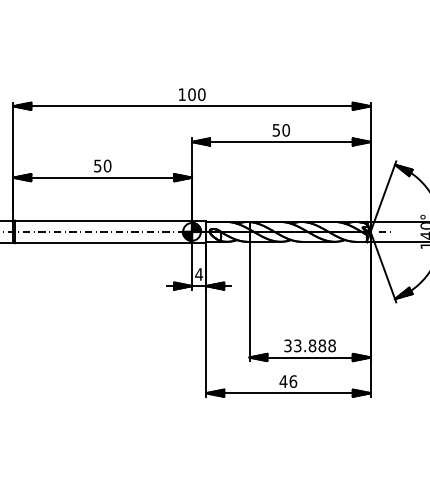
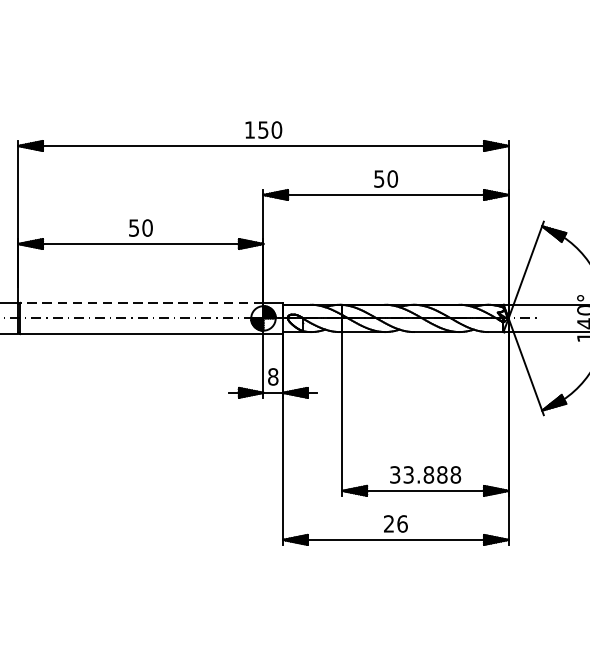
text: (191, 94) -> (262, 129), 100 -> 150
line: (103, 220) -> (141, 302), solid -> dashed
text: (199, 274) -> (273, 376), 4 -> 8
text: (283, 381) -> (389, 523), 46 -> 26

